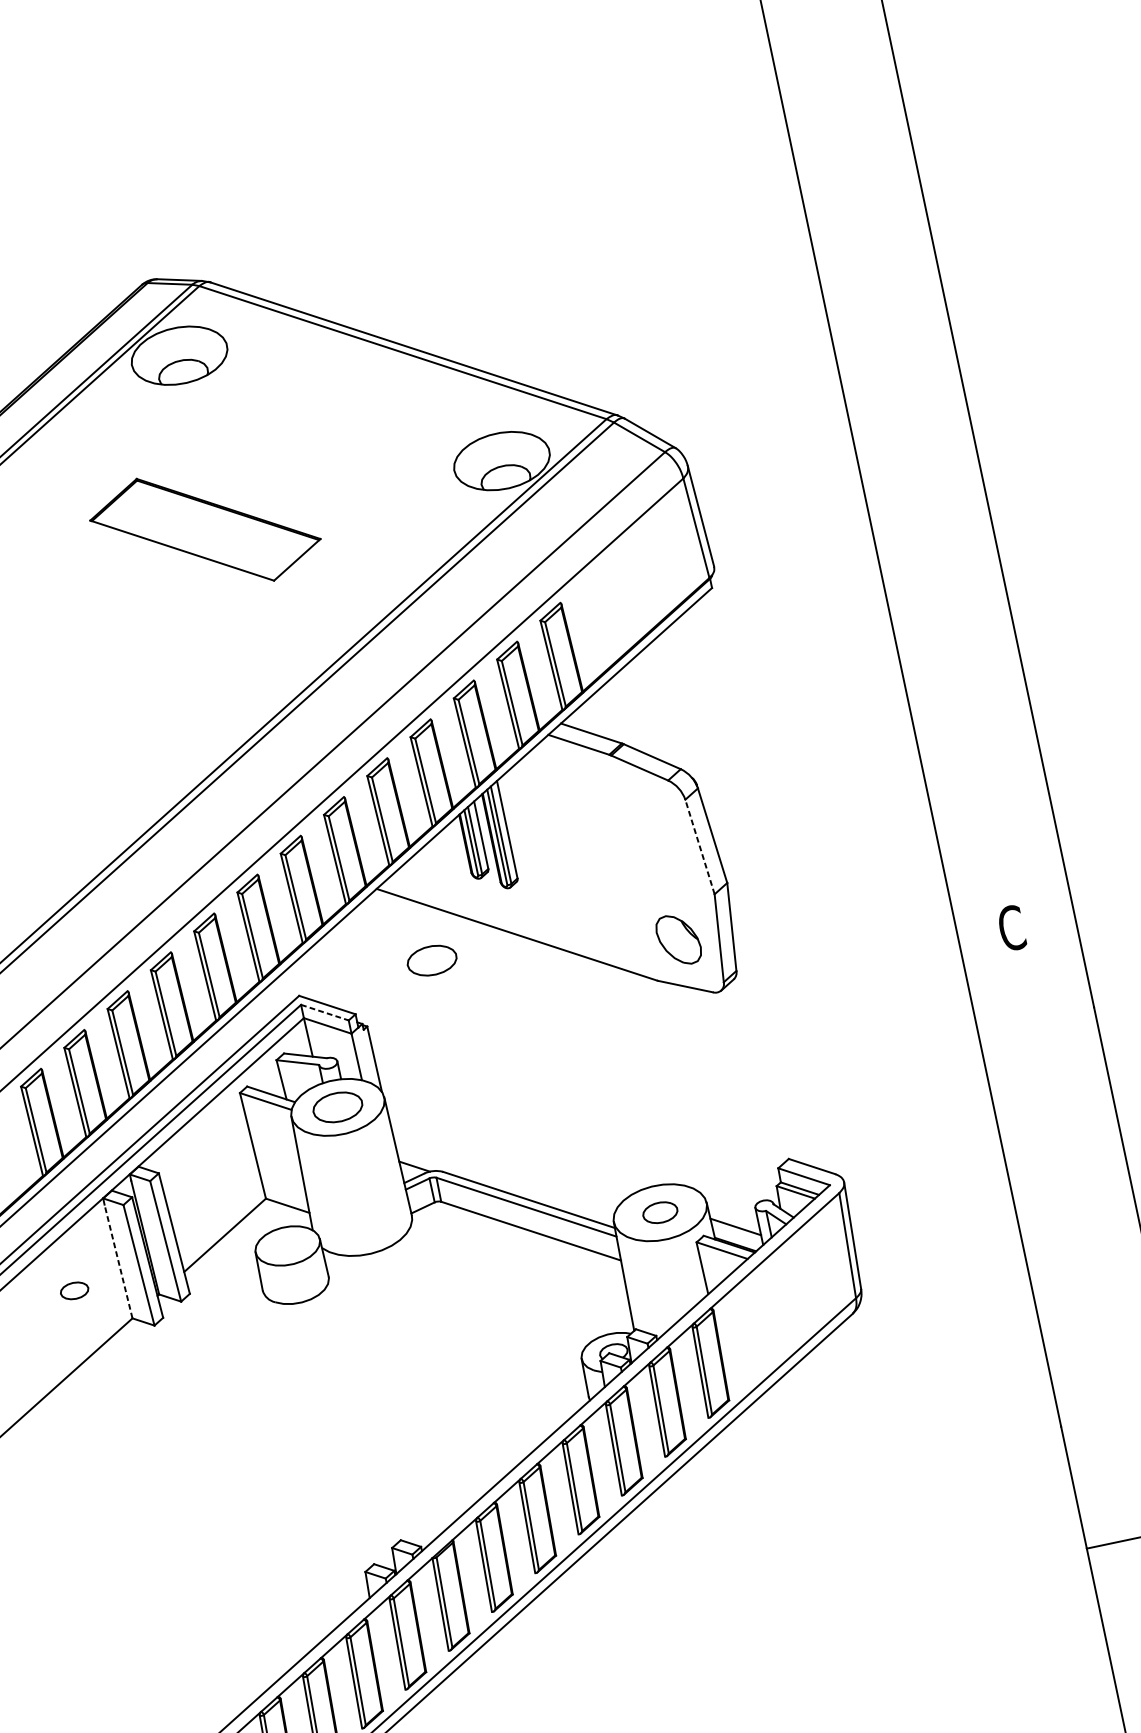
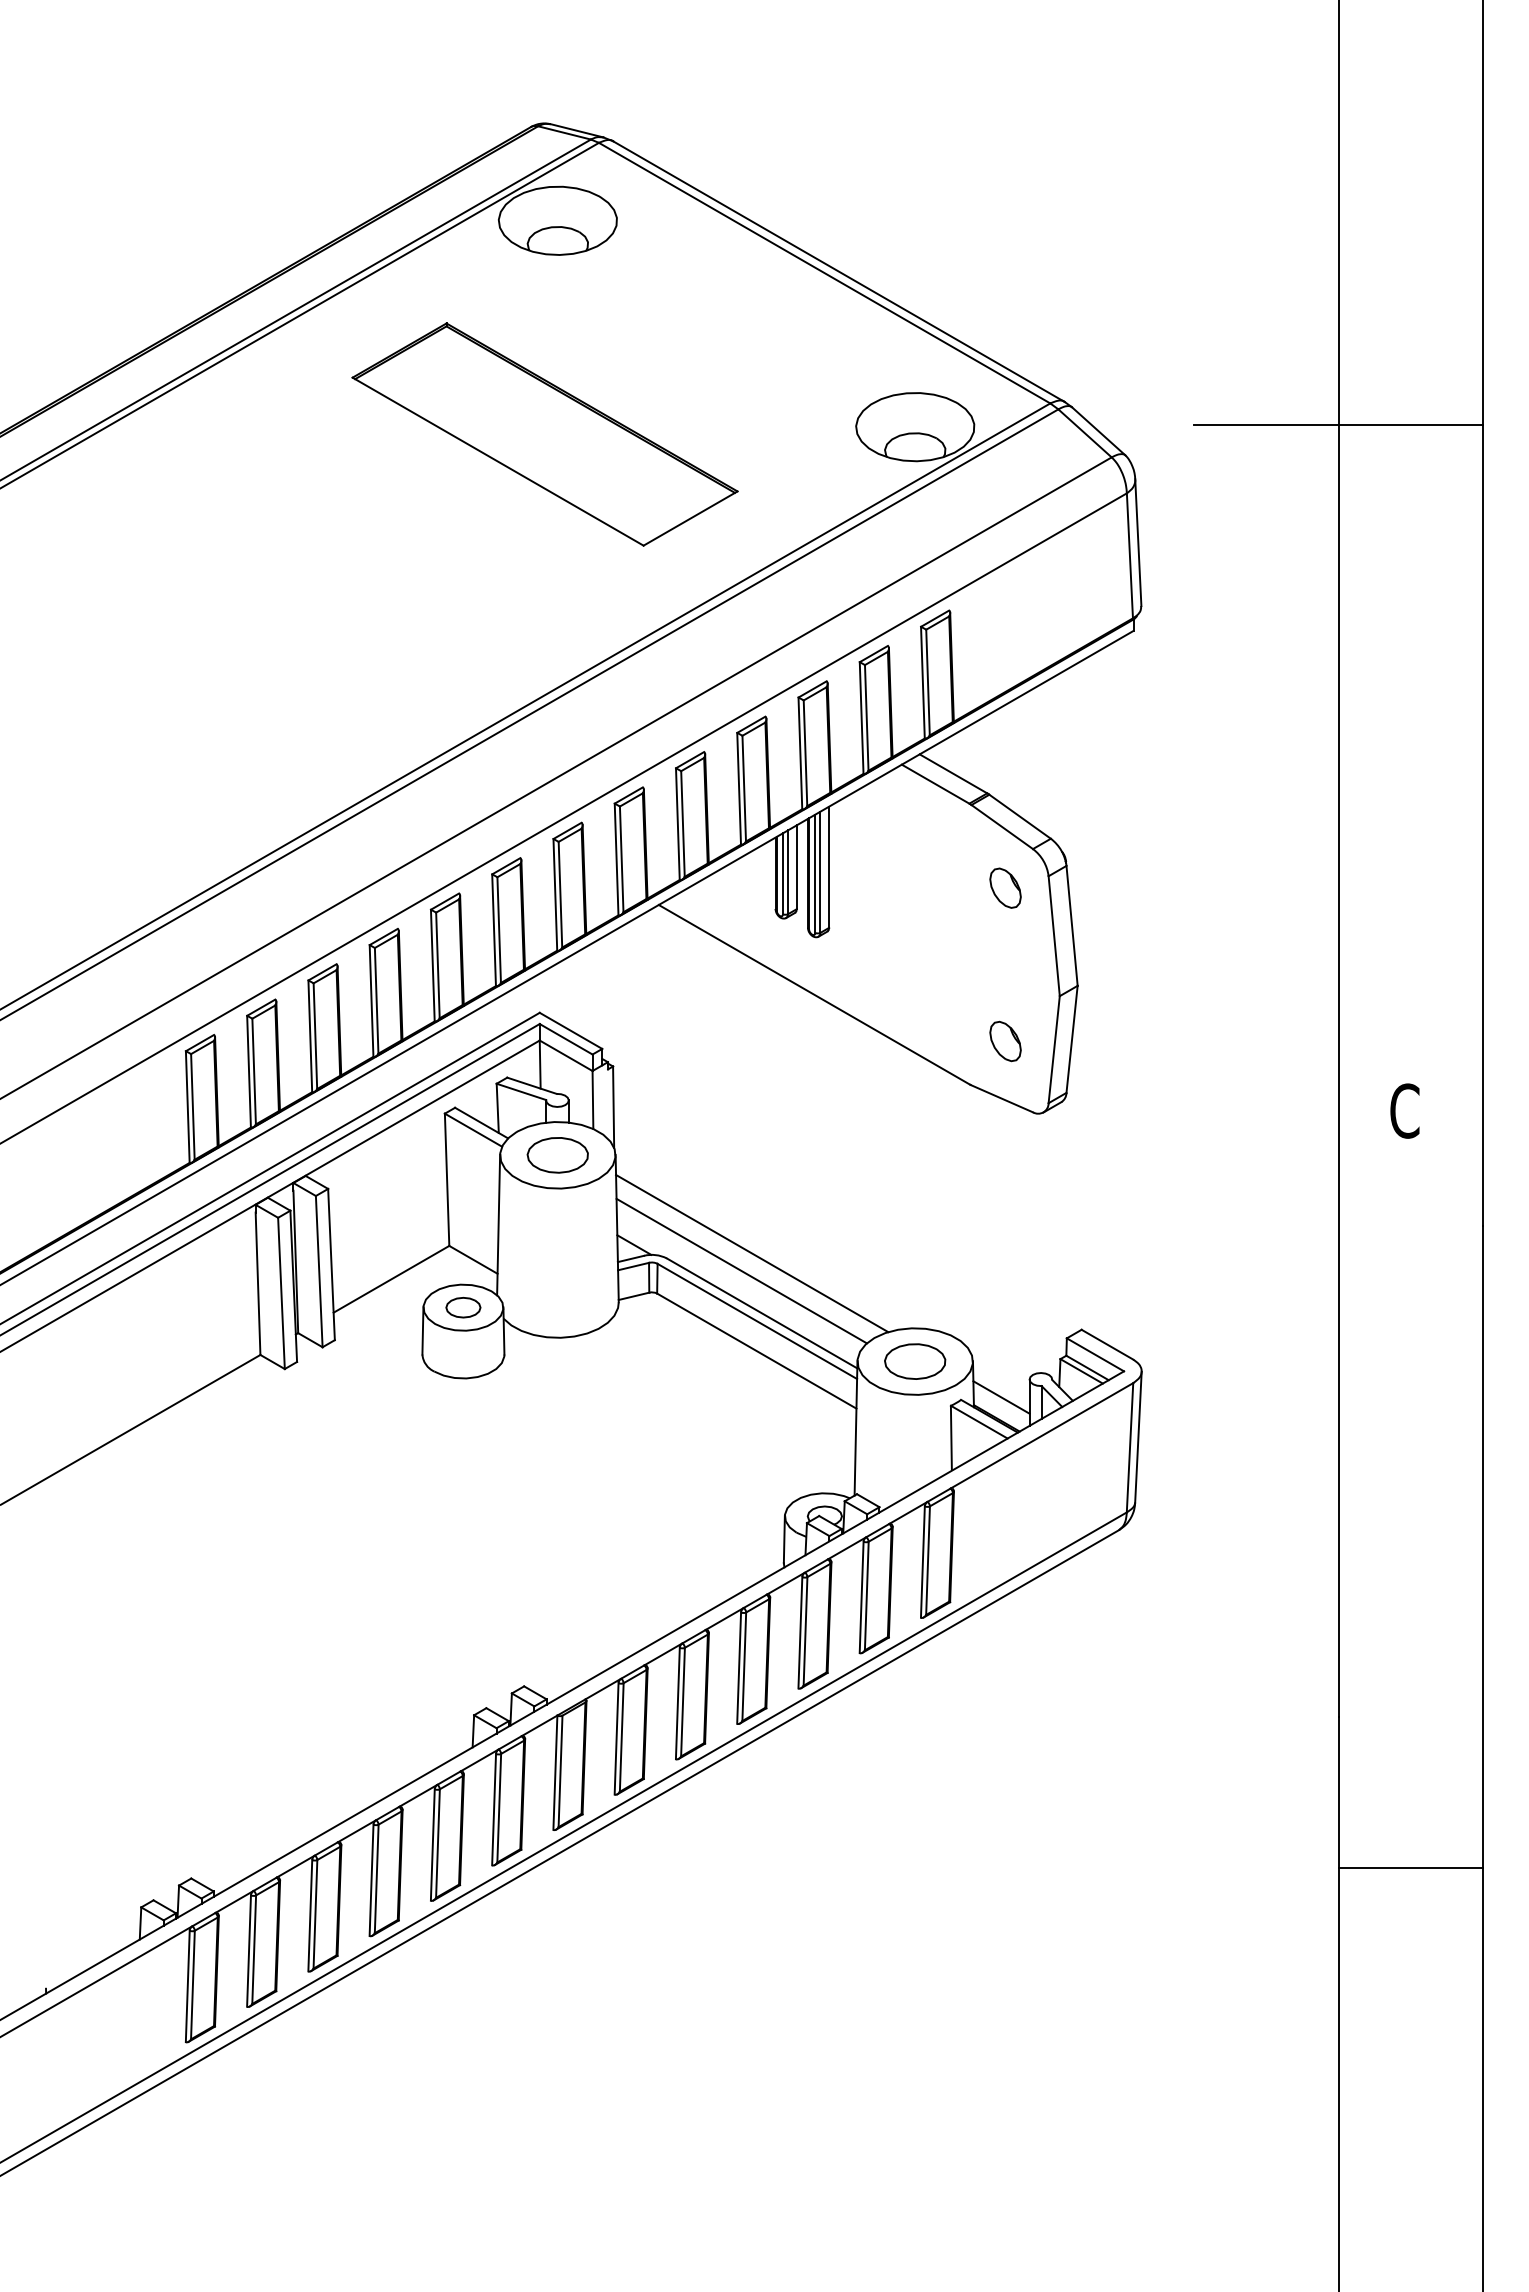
line: (841, 387) -> (1338, 424), added
part: (204, 529) -> (544, 434), size x1.43
part: (652, 816) -> (1005, 887), added
line: (700, 846) -> (1054, 935), dashed -> solid
part: (678, 939) -> (1005, 1041), size x0.62
part: (431, 960) -> (706, 1004), removed
line: (325, 1012) -> (566, 1039), dashed -> solid
line: (511, 1153) -> (752, 1253), added
line: (505, 1168) -> (741, 1270), added
part: (660, 1212) -> (915, 1361), size x1.43
line: (118, 1261) -> (258, 1283), dashed -> solid
part: (74, 1290) -> (463, 1307), moved

